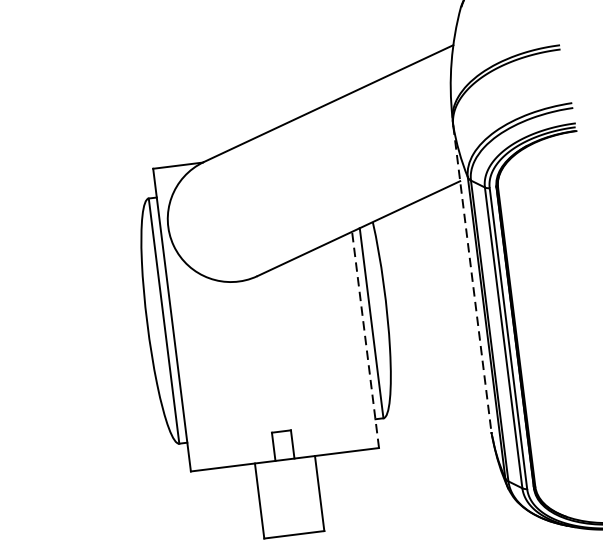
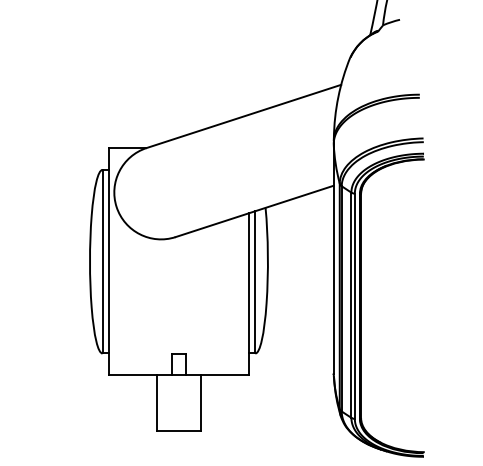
line: (471, 278) -> (333, 258), dashed -> solid
line: (365, 340) -> (249, 294), dashed -> solid

